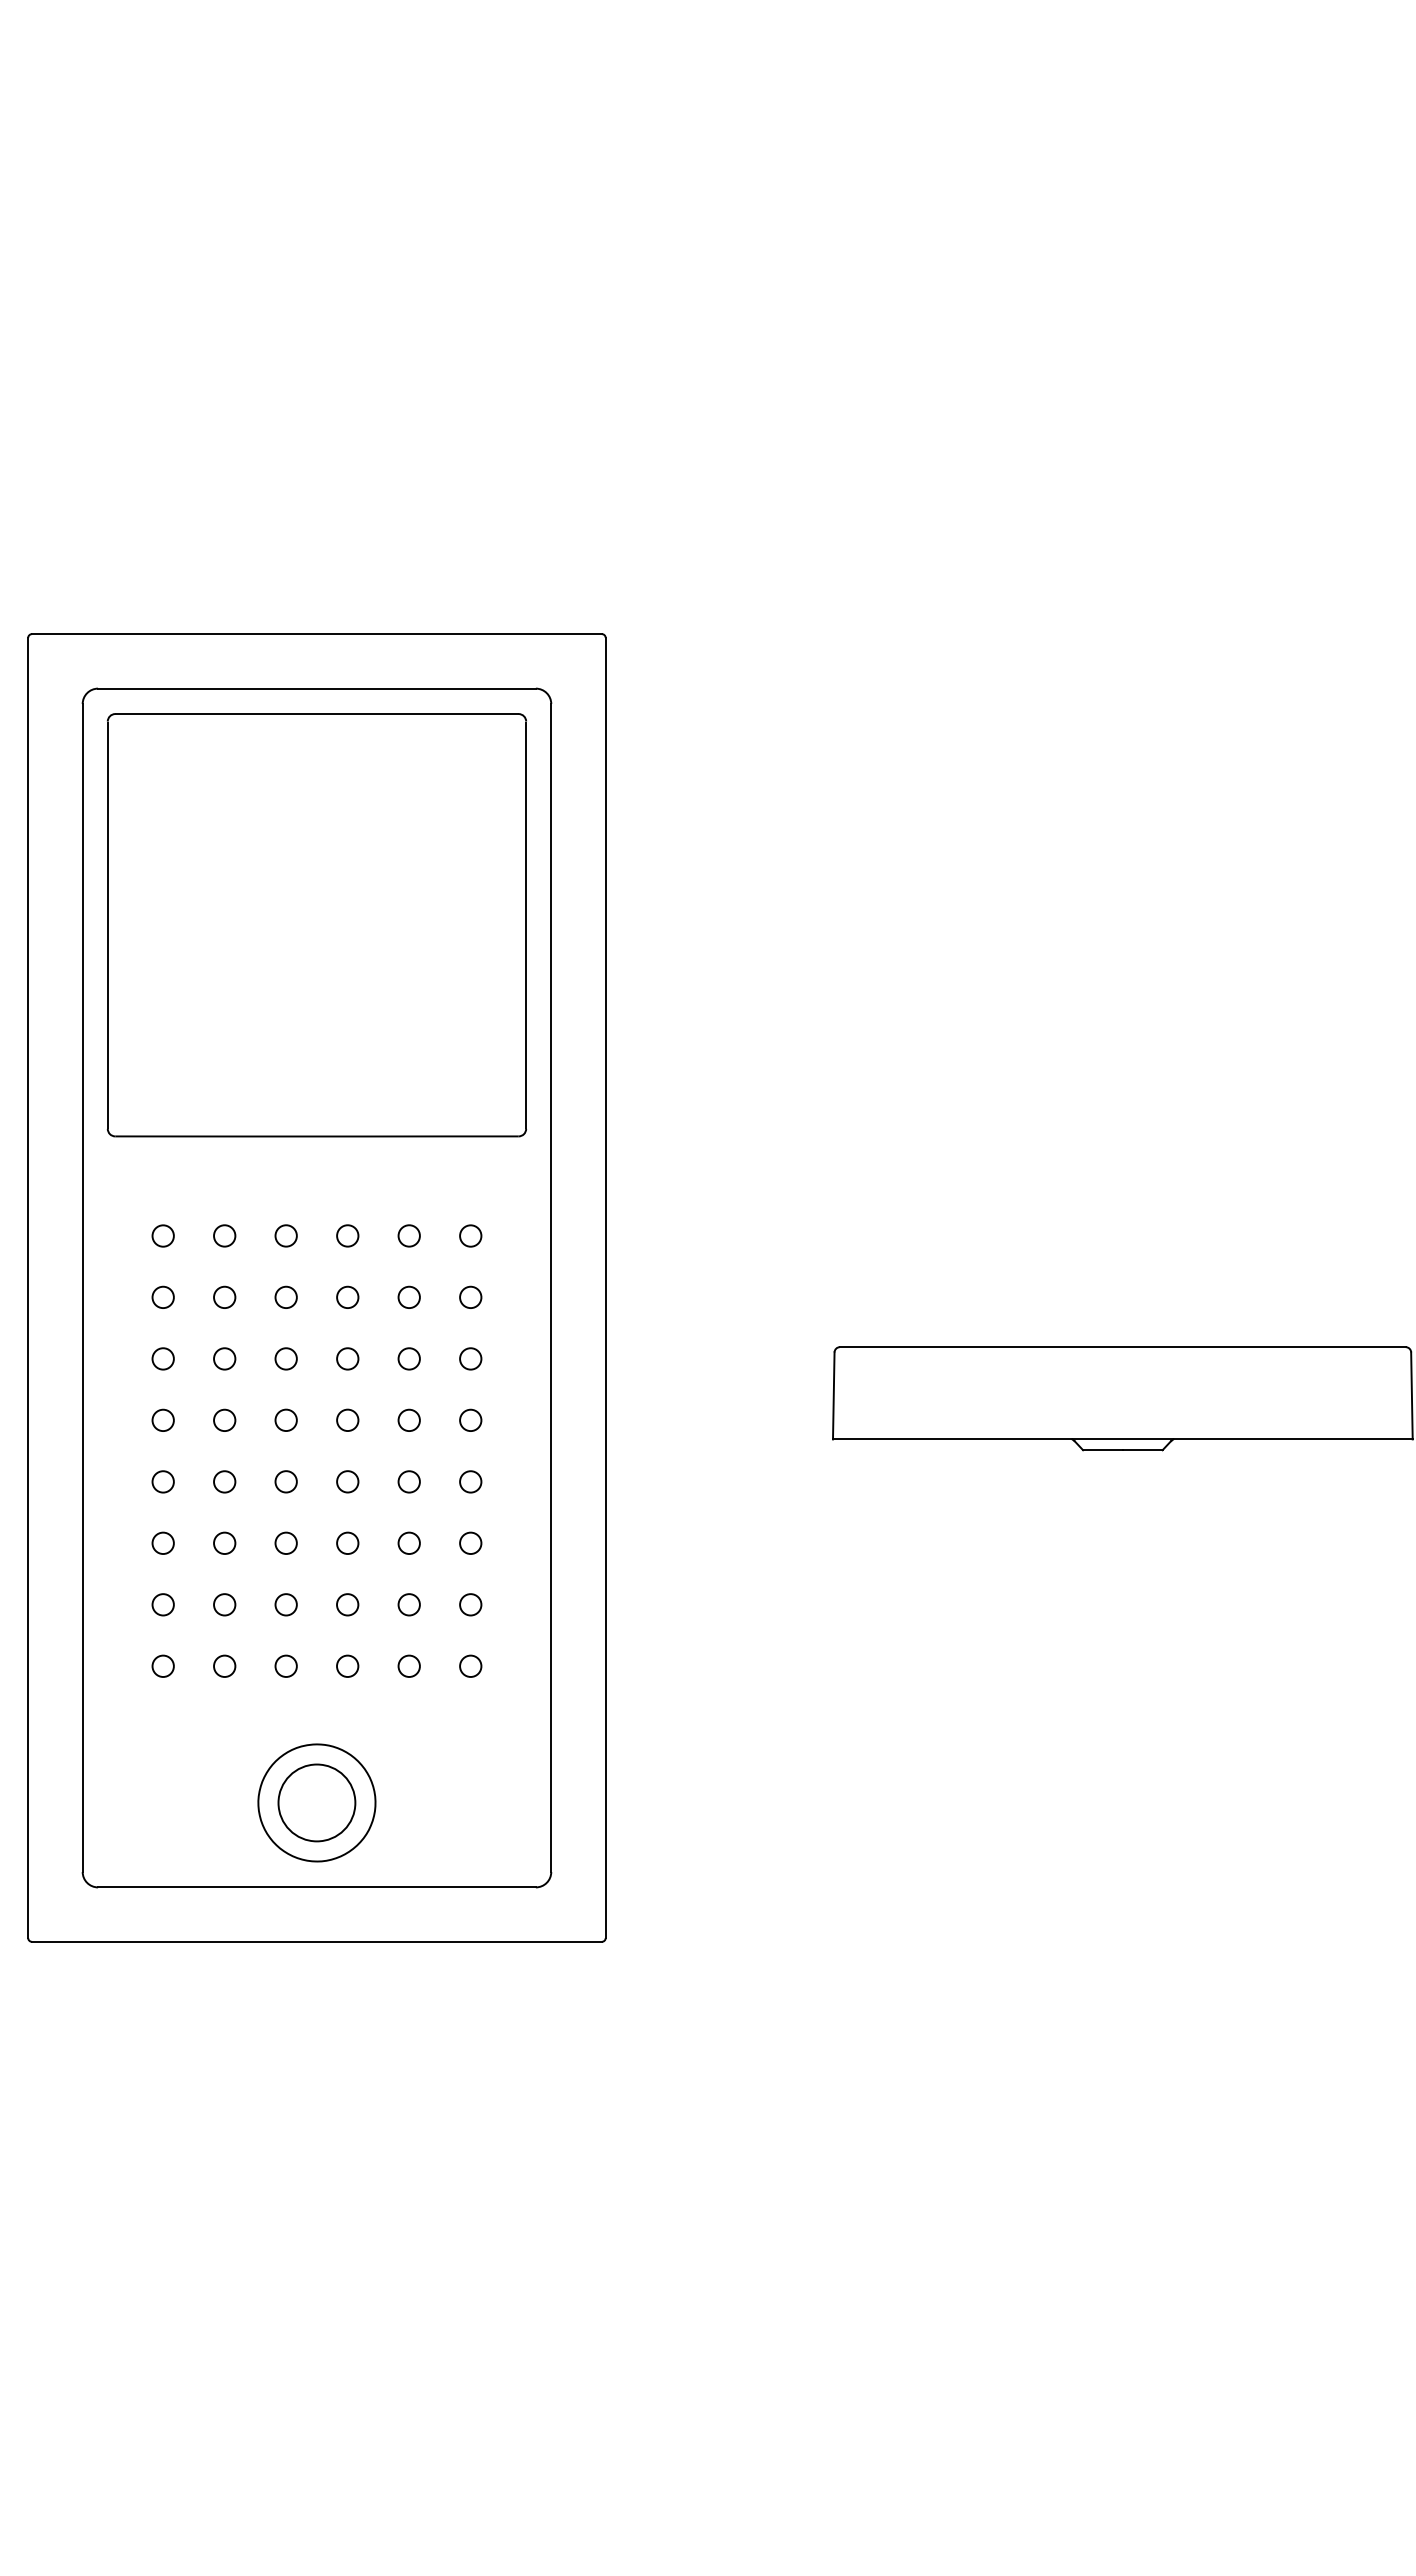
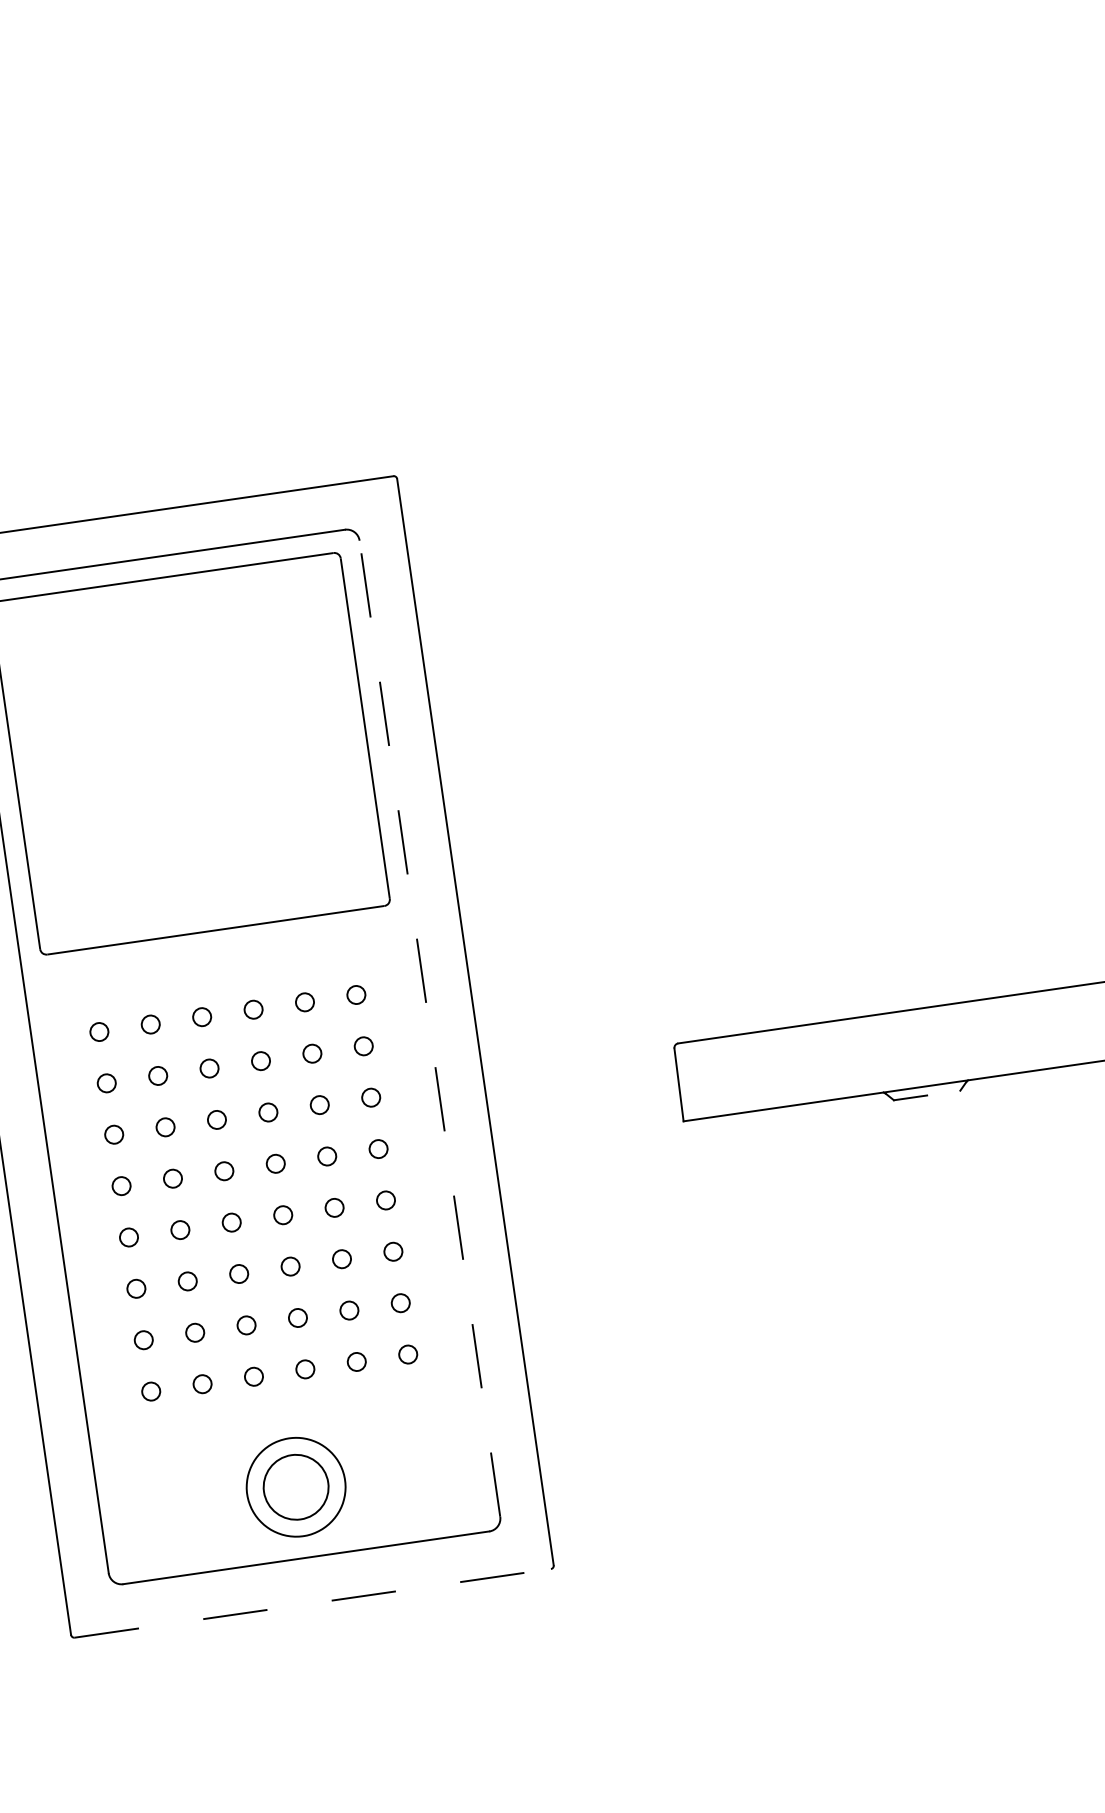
line: (551, 1287) -> (430, 1028), solid -> dashed
line: (1142, 1450) -> (943, 1093), removed
line: (316, 1941) -> (312, 1603), solid -> dashed

